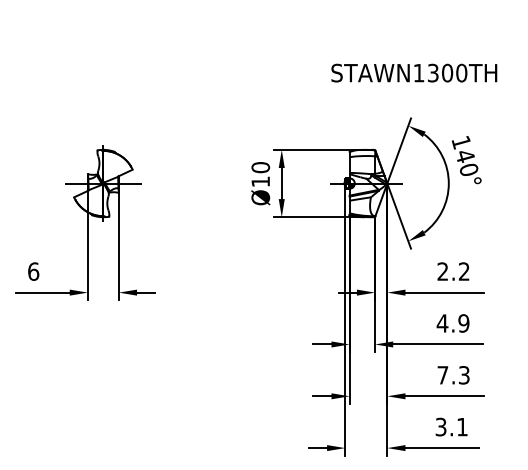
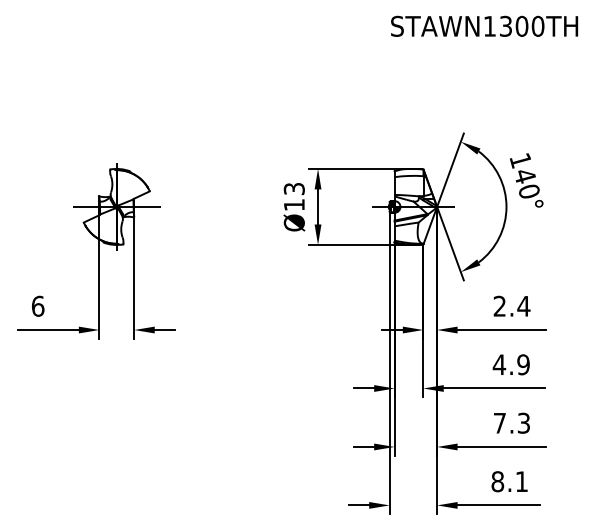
text: (414, 72) -> (484, 25), moved
text: (260, 167) -> (293, 188), Ø10 -> Ø13
text: (463, 270) -> (523, 305), 2.2 -> 2.4
text: (440, 426) -> (497, 481), 3.1 -> 8.1

